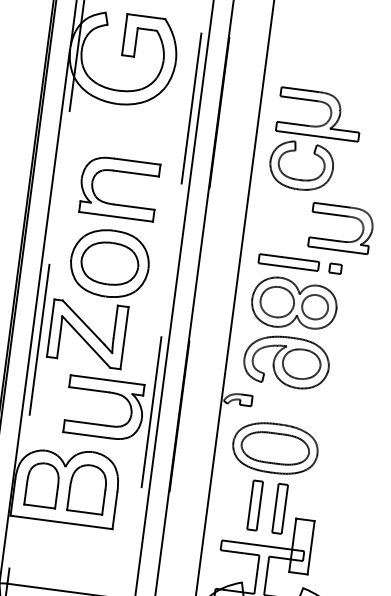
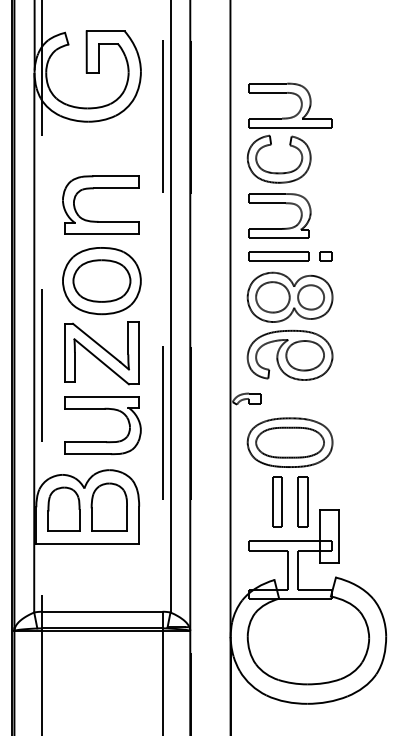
part: (342, 216) -> (279, 203), moved
part: (87, 333) -> (101, 353), moved
part: (106, 392) -> (102, 409), moved

